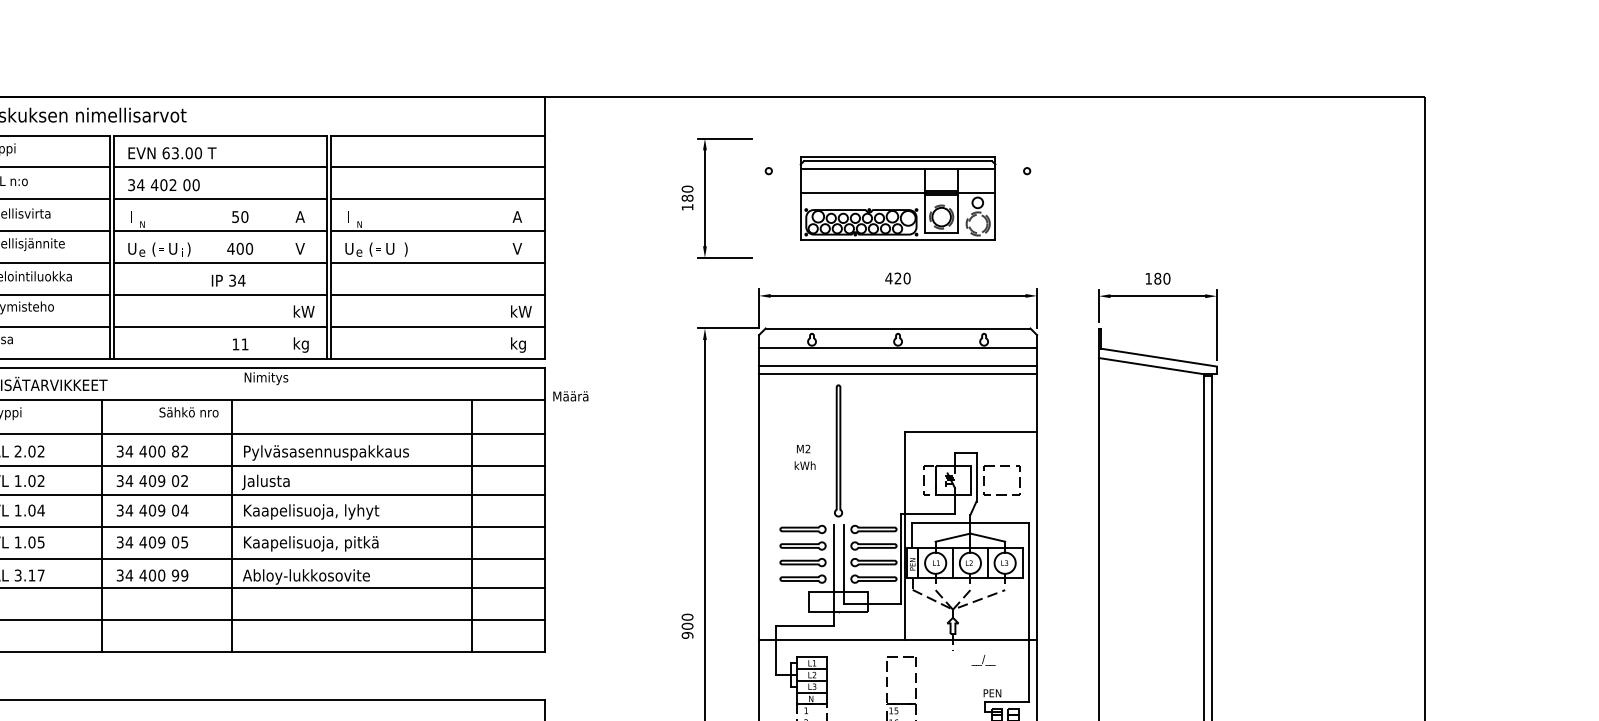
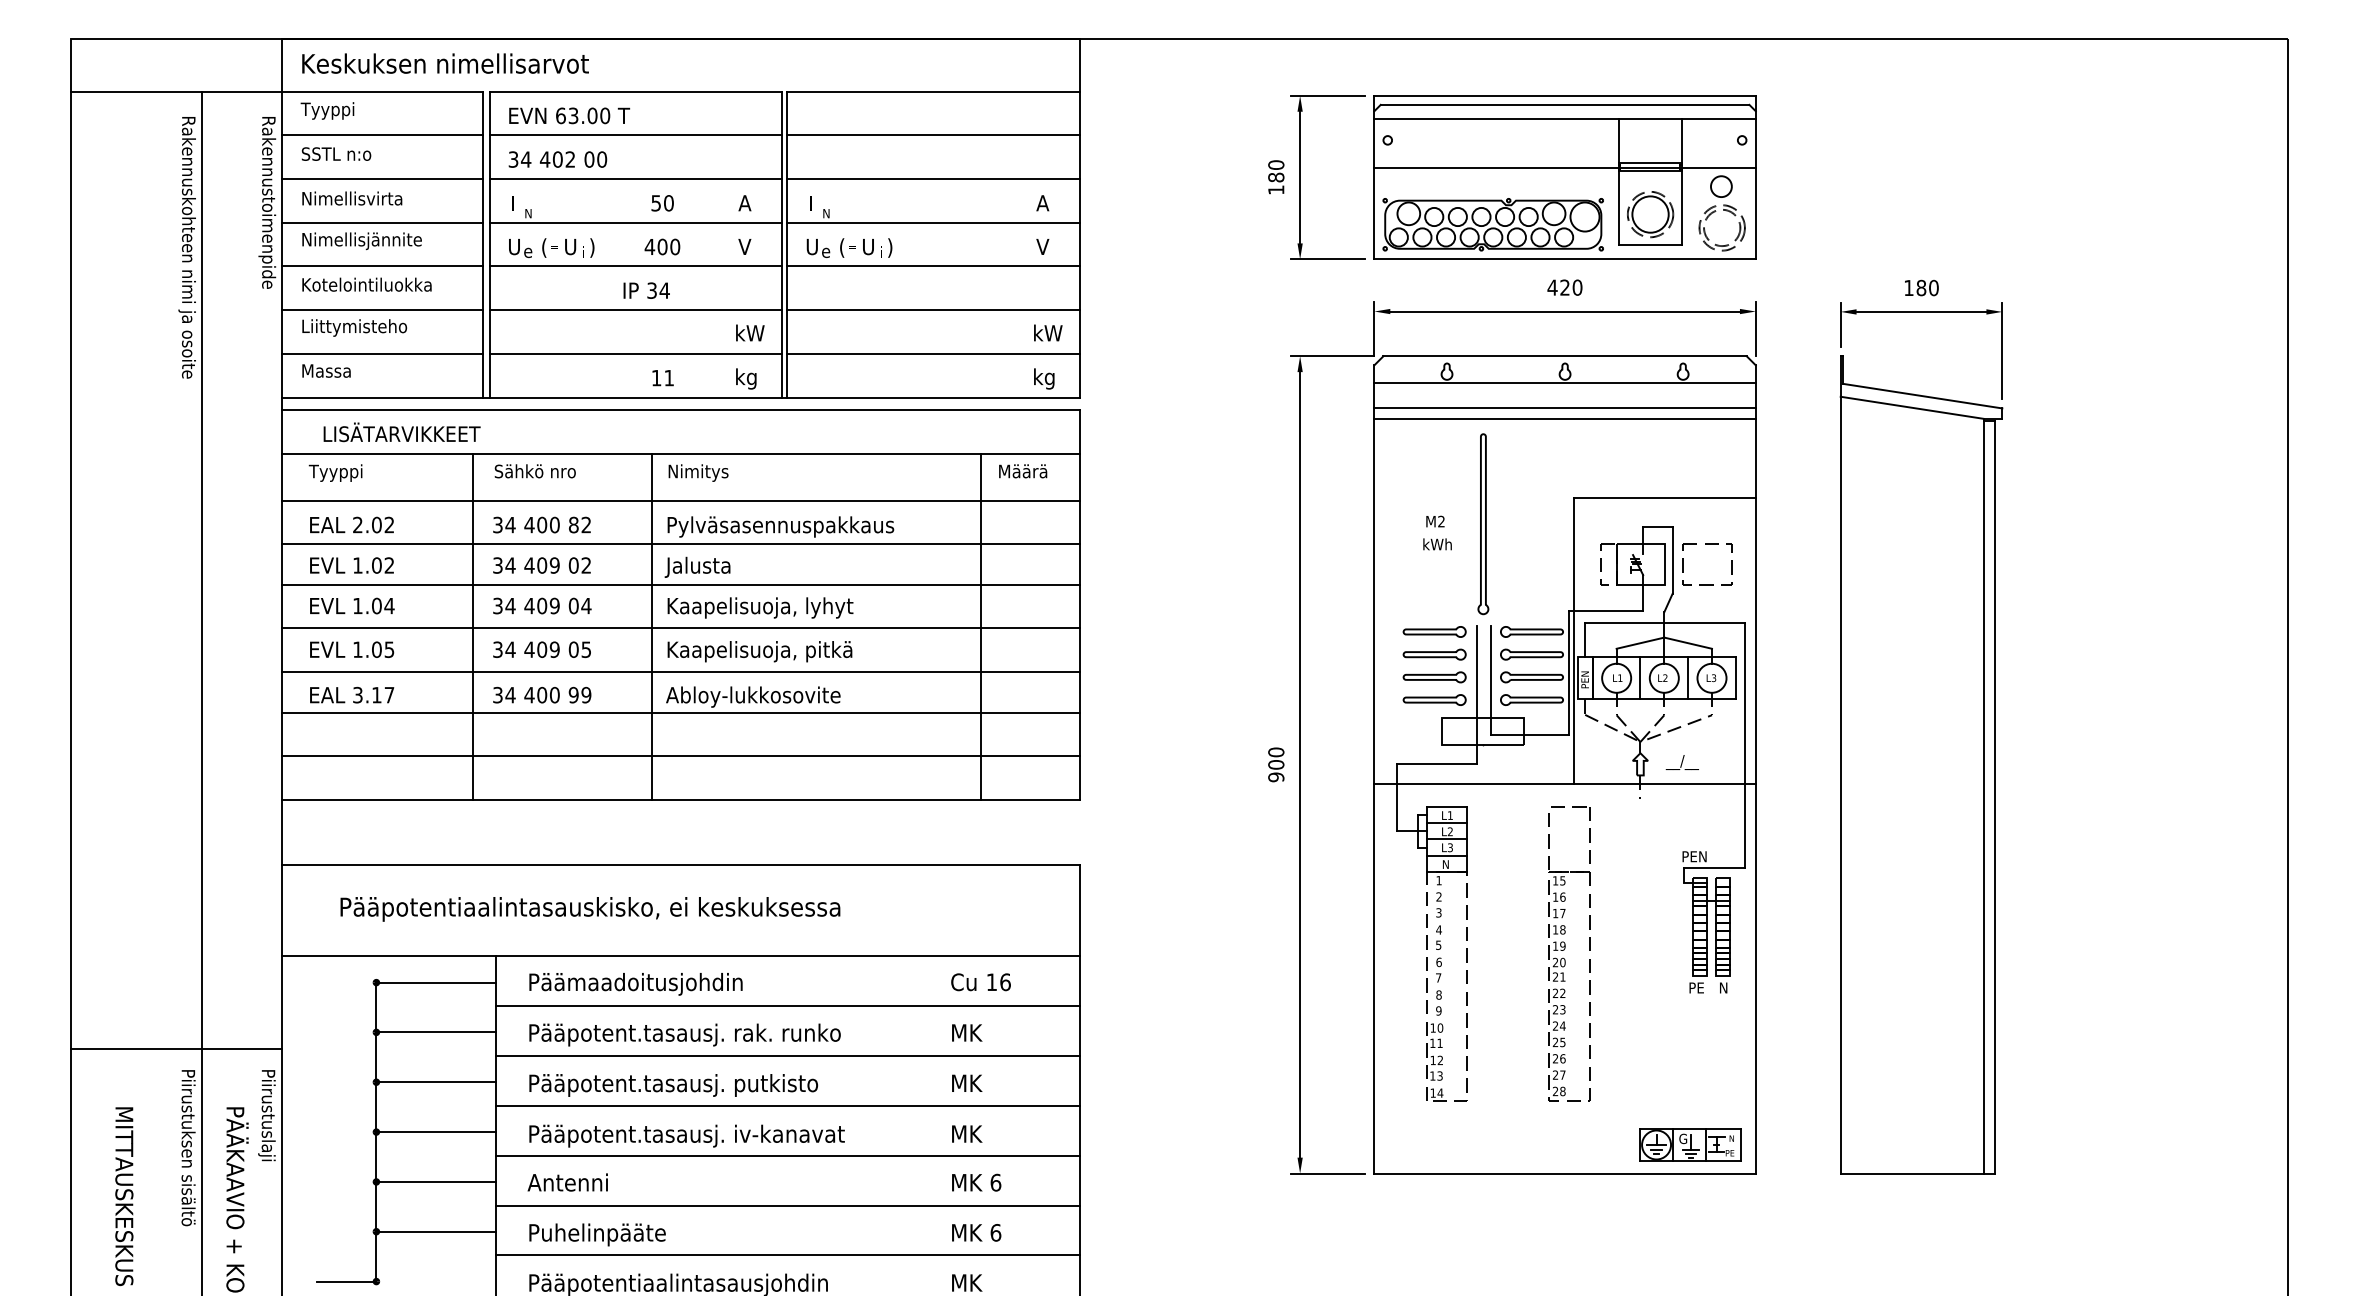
part: (897, 198) -> (1564, 177), size x1.43
text: (266, 378) -> (698, 472), moved
text: (571, 396) -> (1023, 471), moved
text: (188, 412) -> (534, 471), moved
text: (982, 660) -> (1681, 762), moved

